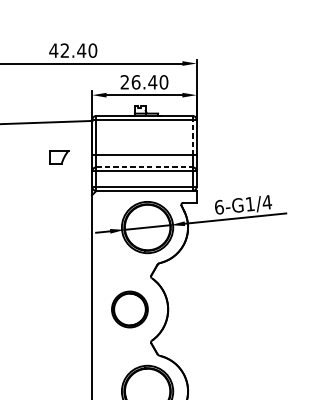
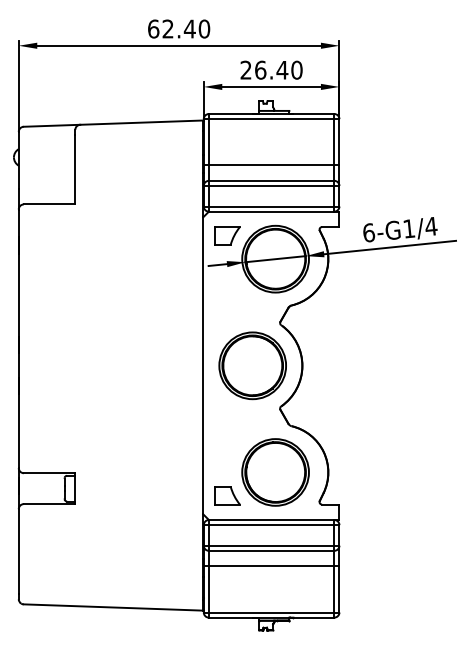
text: (53, 50) -> (153, 28), 42.40 -> 62.40
line: (192, 137) -> (334, 141), dashed -> solid
part: (59, 157) -> (227, 235), moved
line: (144, 167) -> (271, 180), dashed -> solid
part: (129, 309) -> (252, 365), size x1.43

